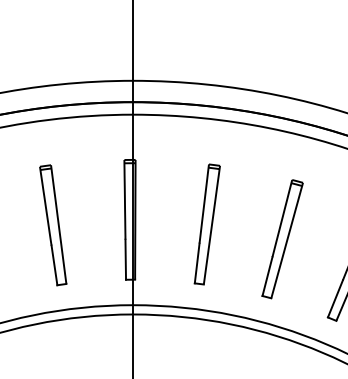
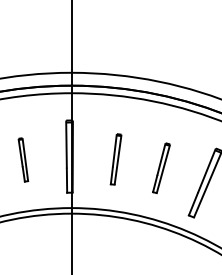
part: (53, 224) -> (23, 159), size x0.6
part: (206, 224) -> (115, 159), size x0.7
part: (282, 237) -> (161, 167), size x0.7

